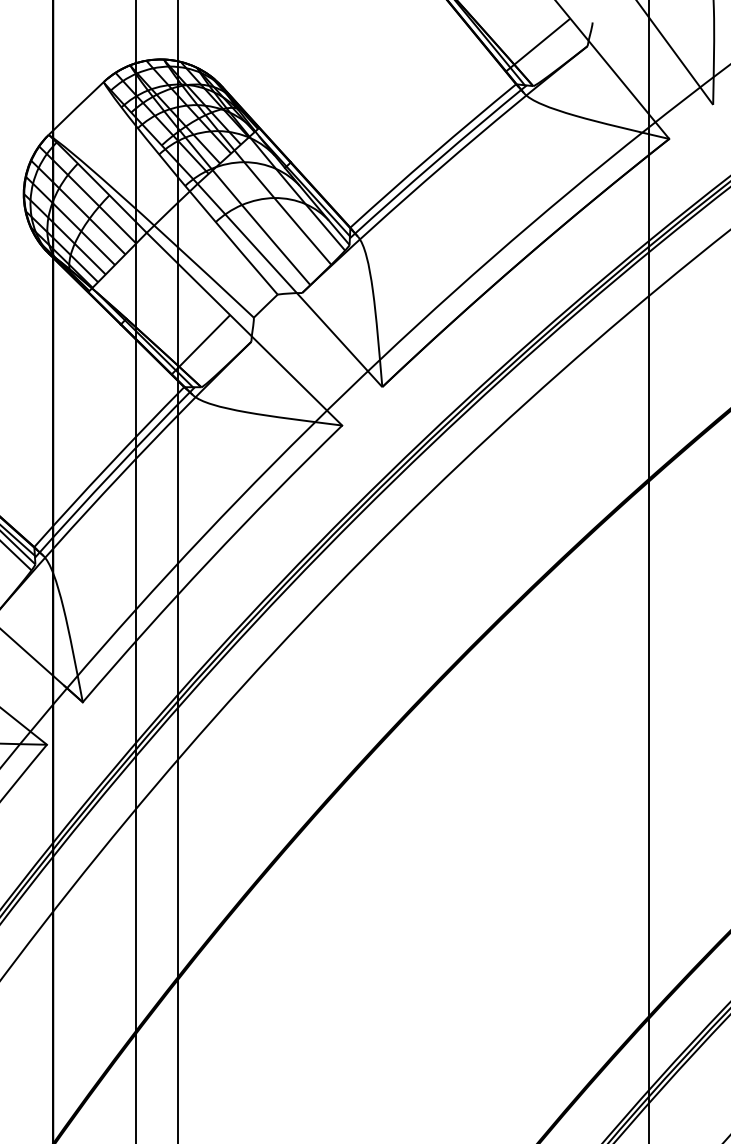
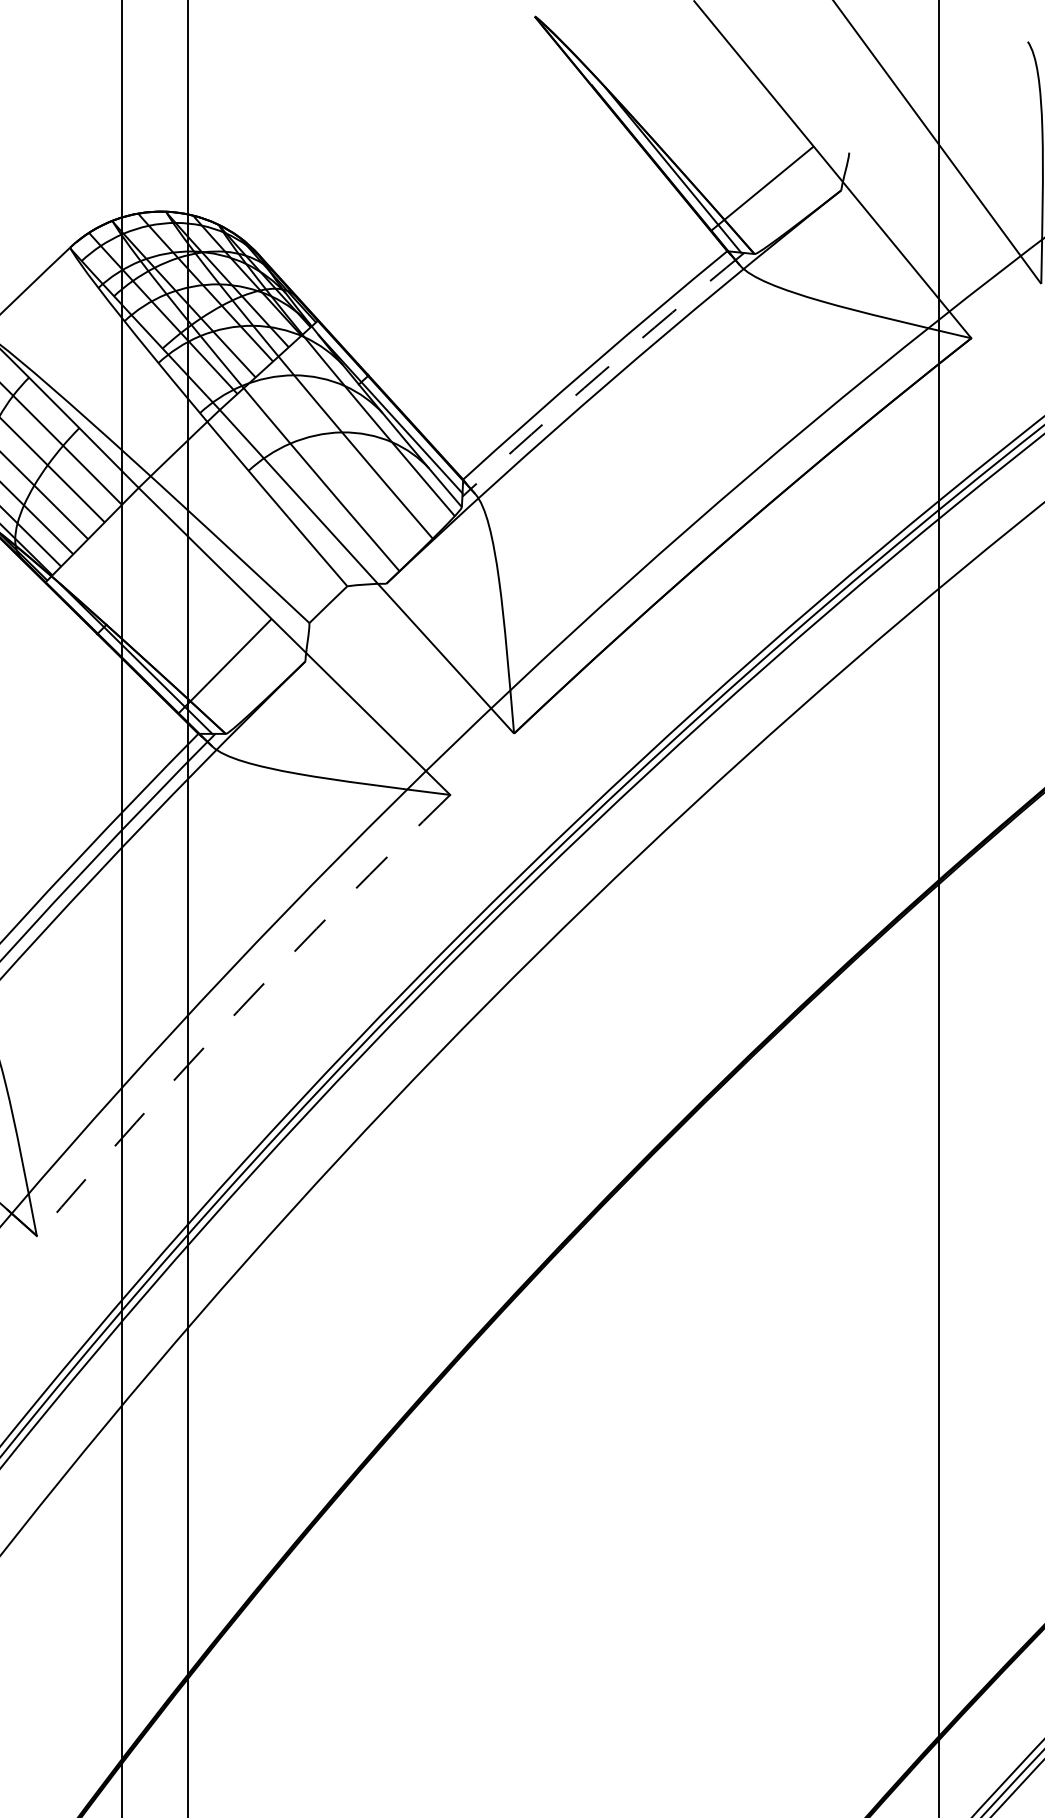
arc: (437, 160) -> (602, 372), solid -> dashed
arc: (209, 560) -> (238, 1009), solid -> dashed

